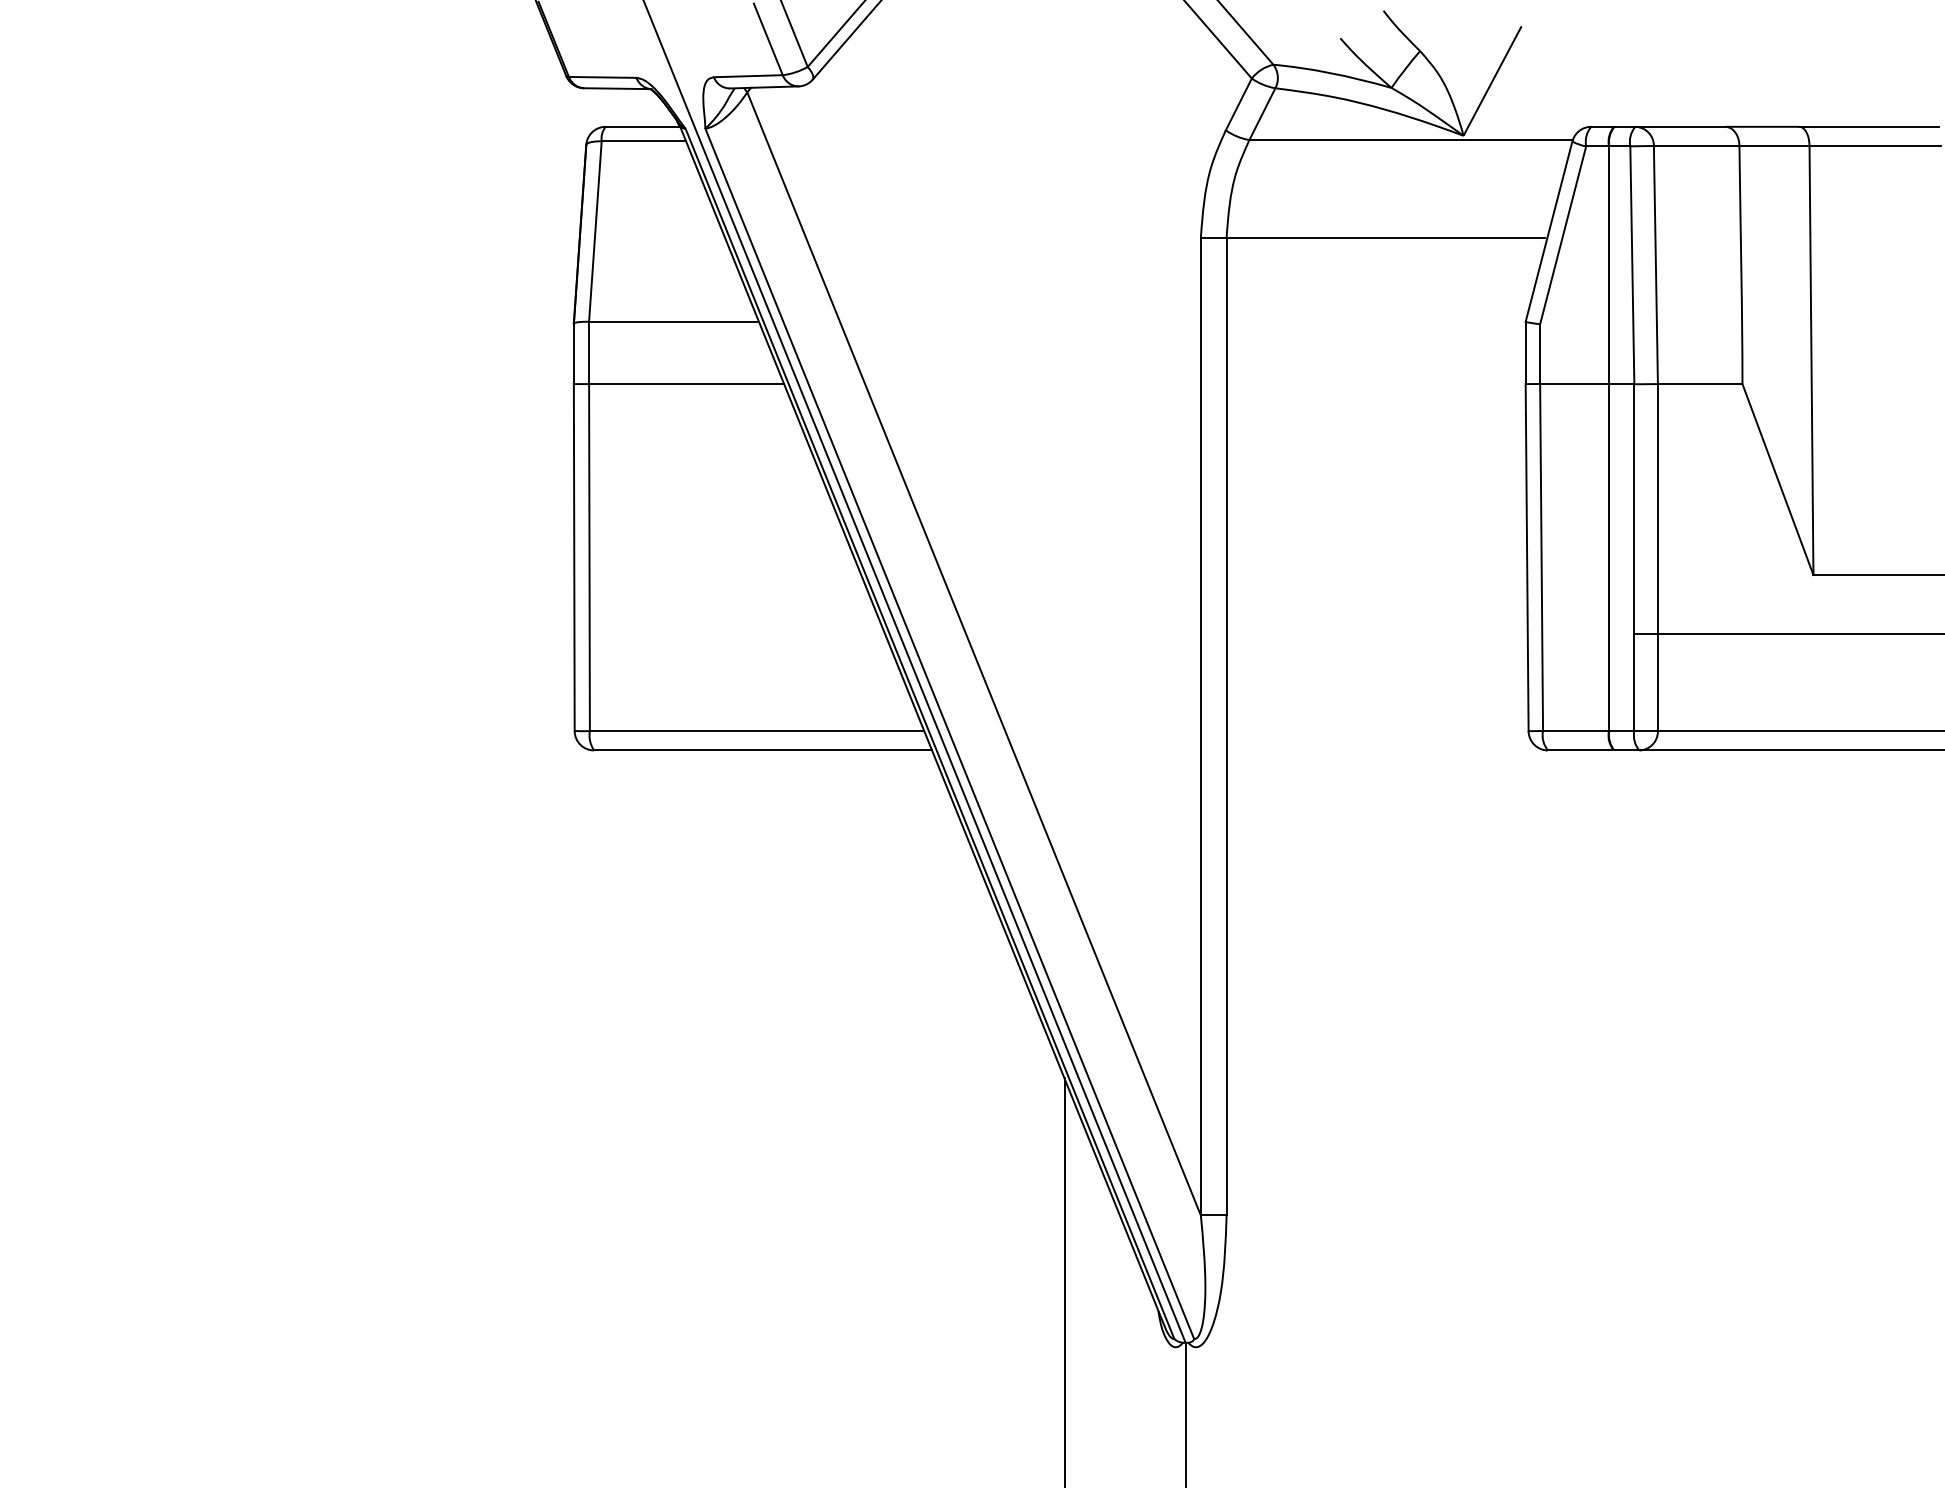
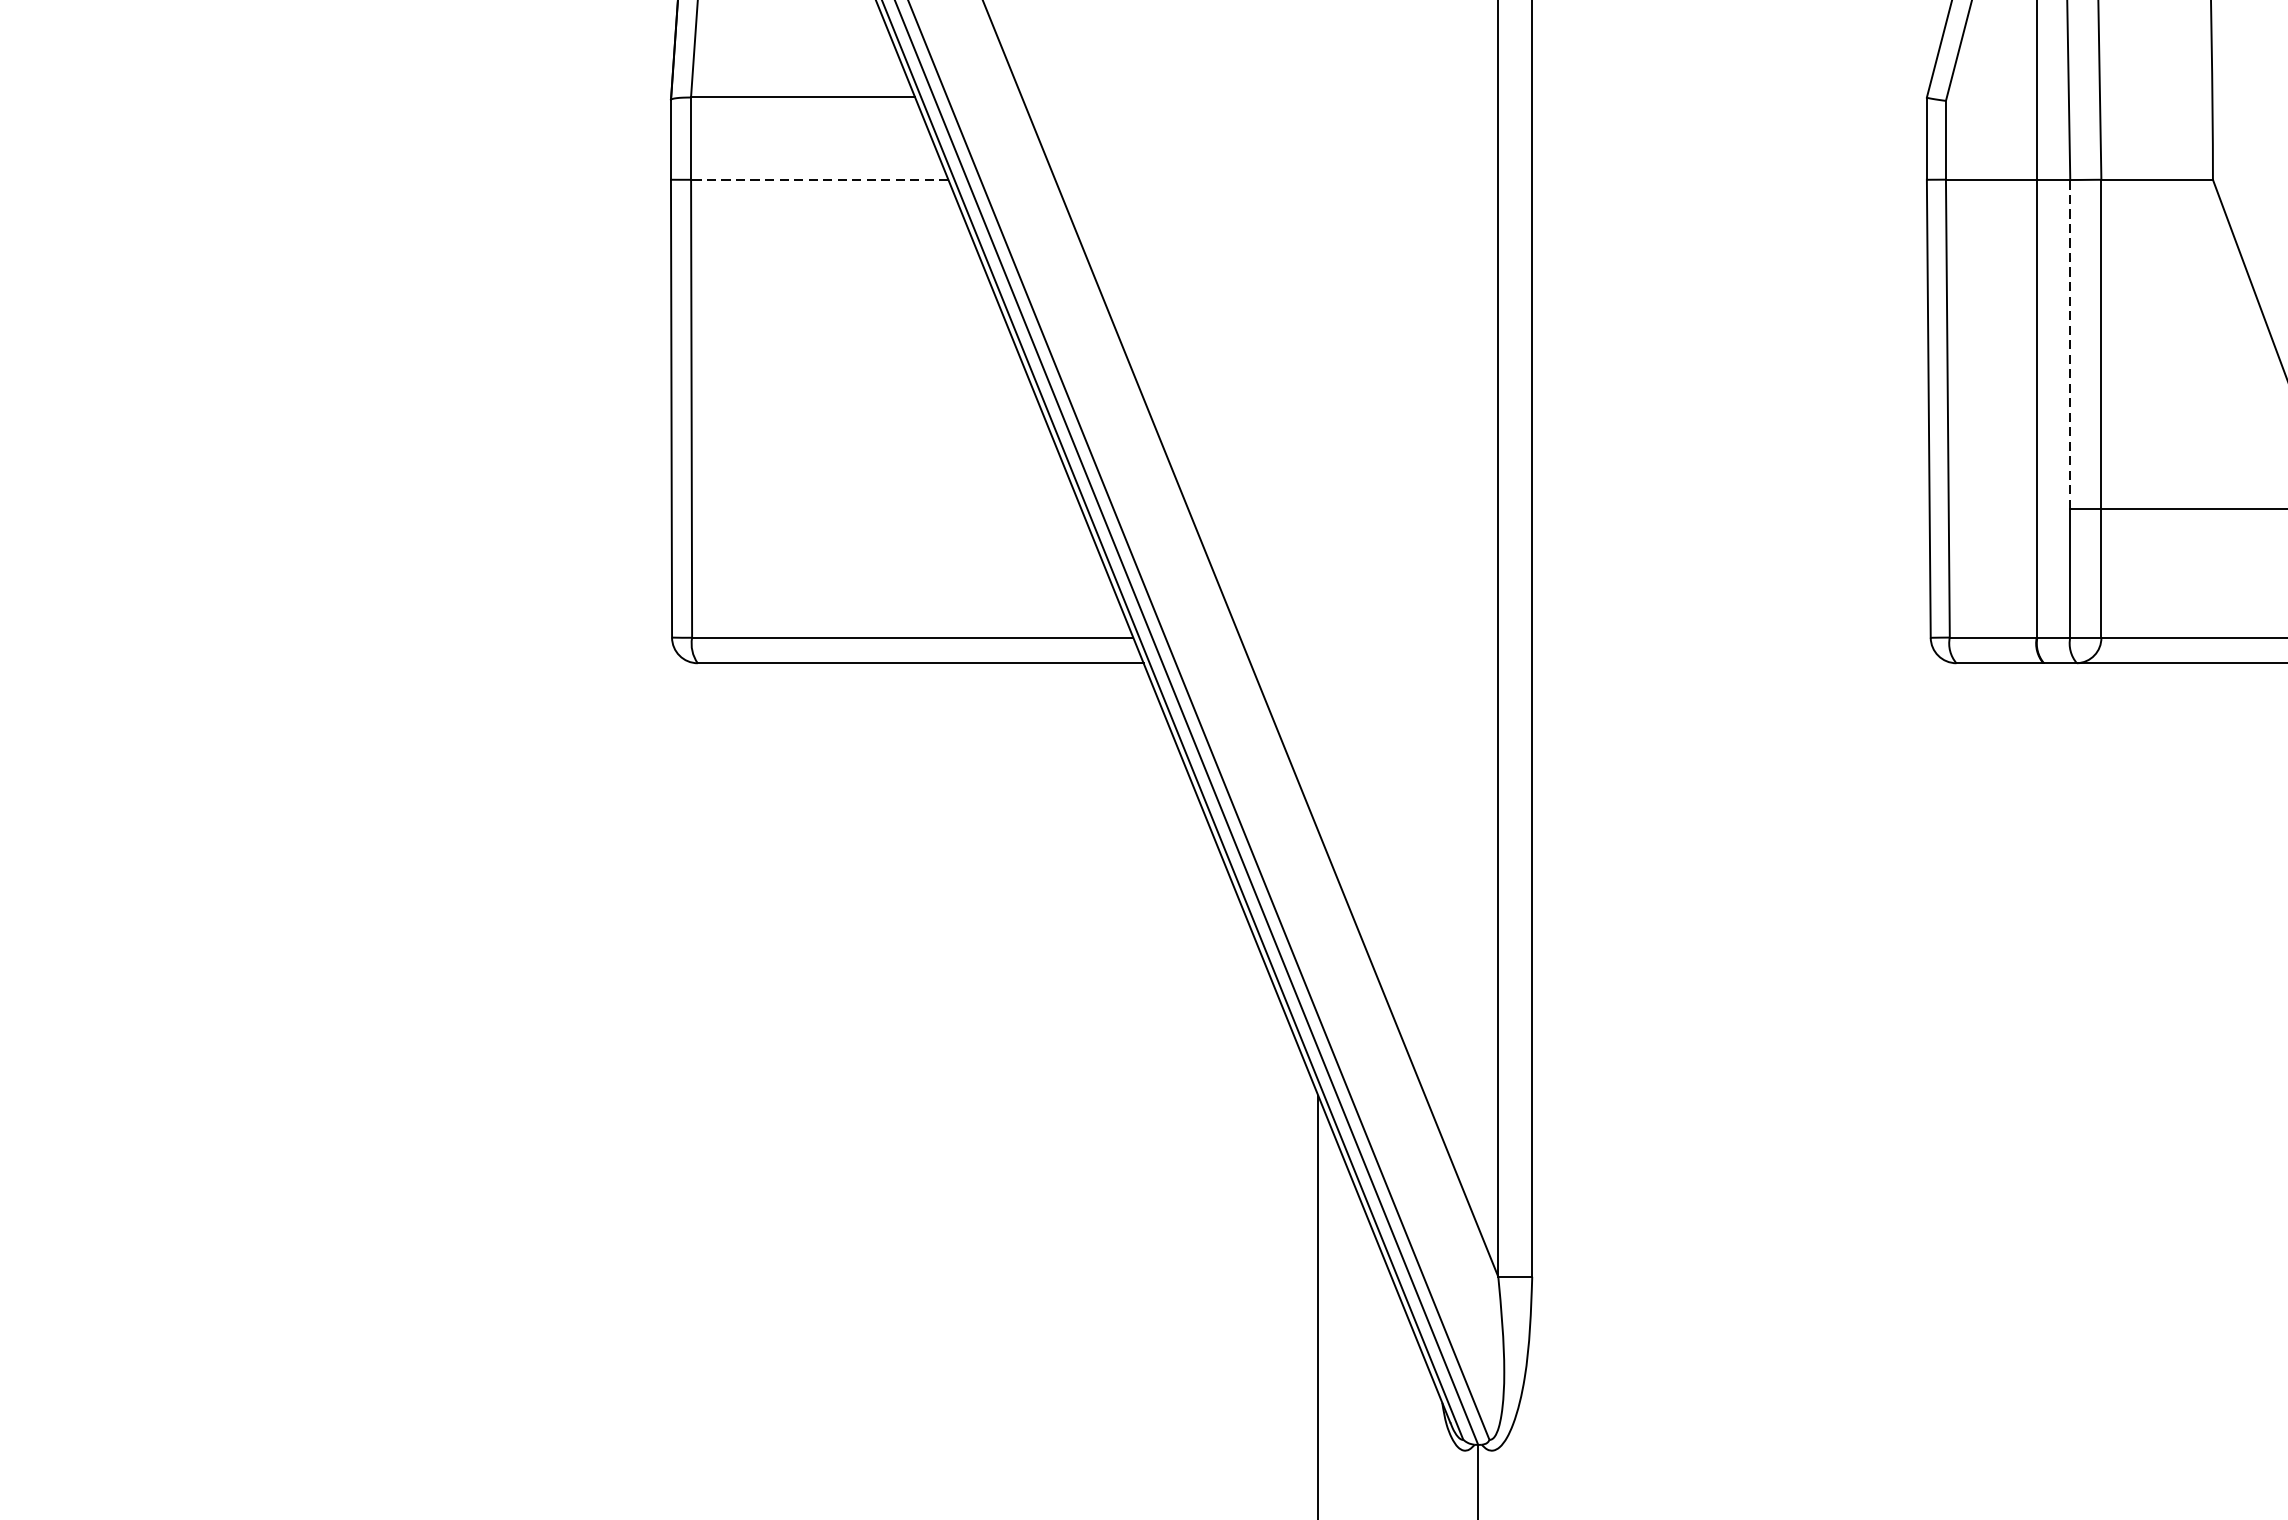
line: (686, 384) -> (819, 180), solid -> dashed
line: (1634, 508) -> (2070, 343), solid -> dashed

